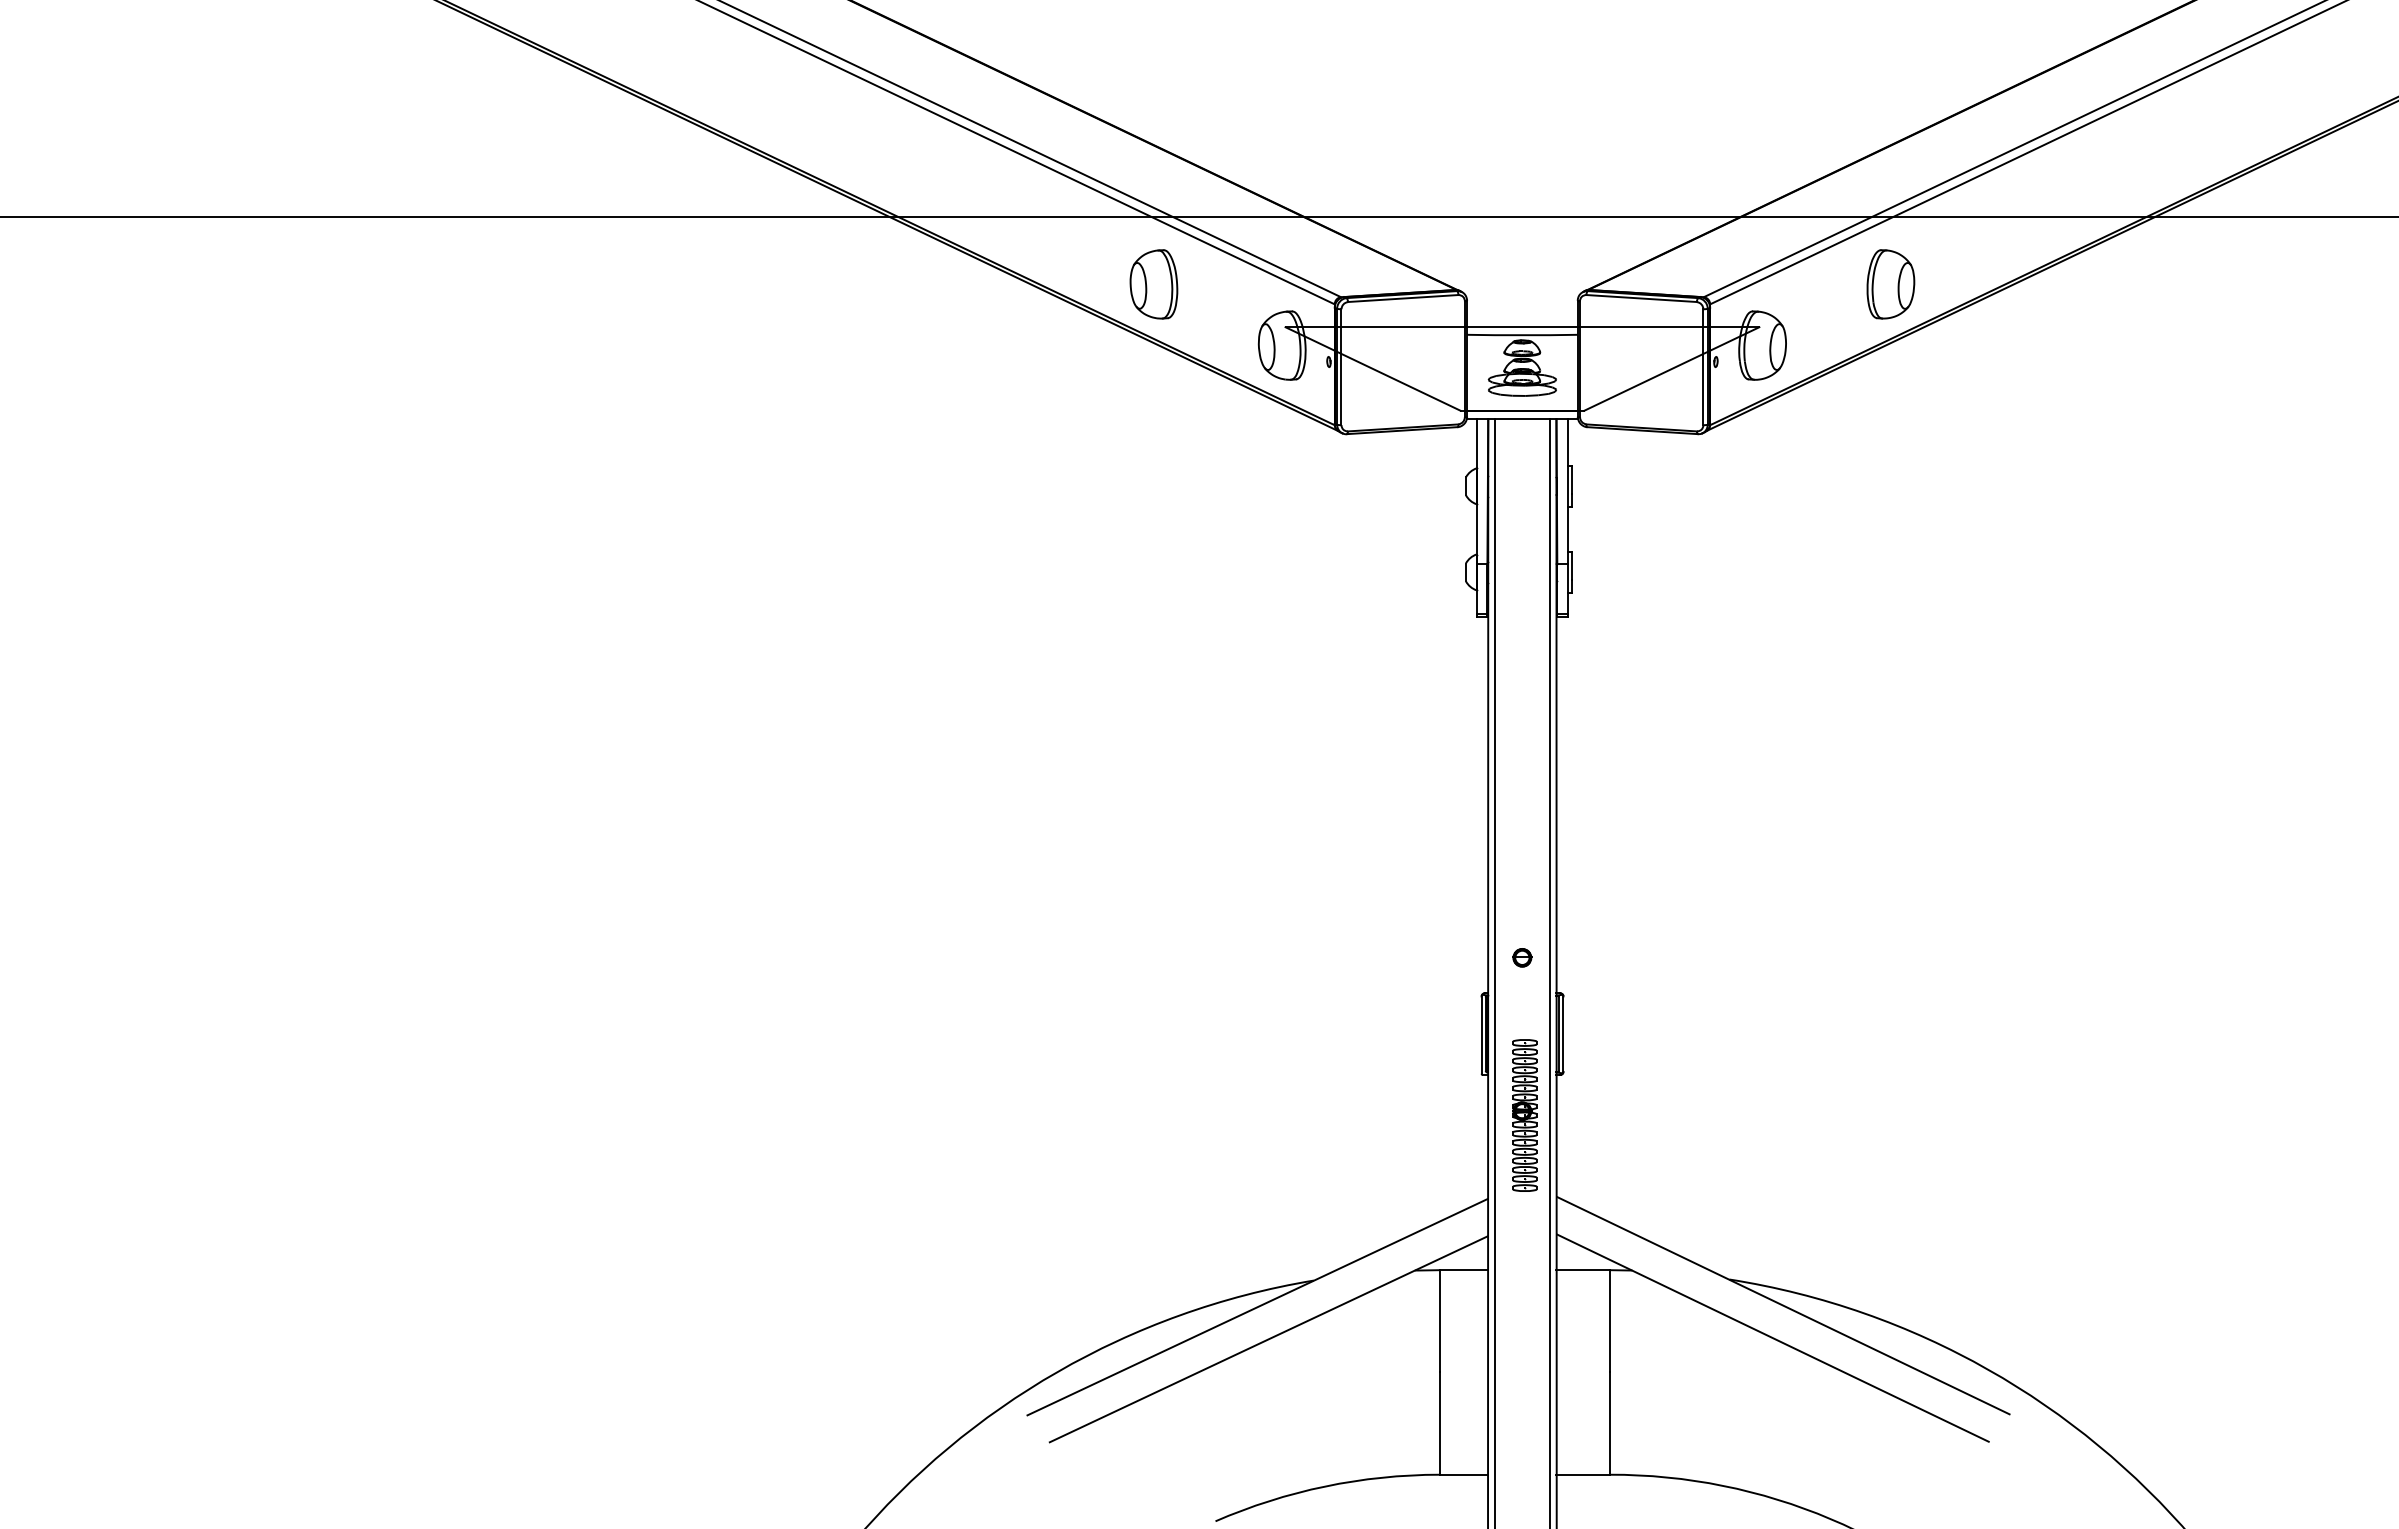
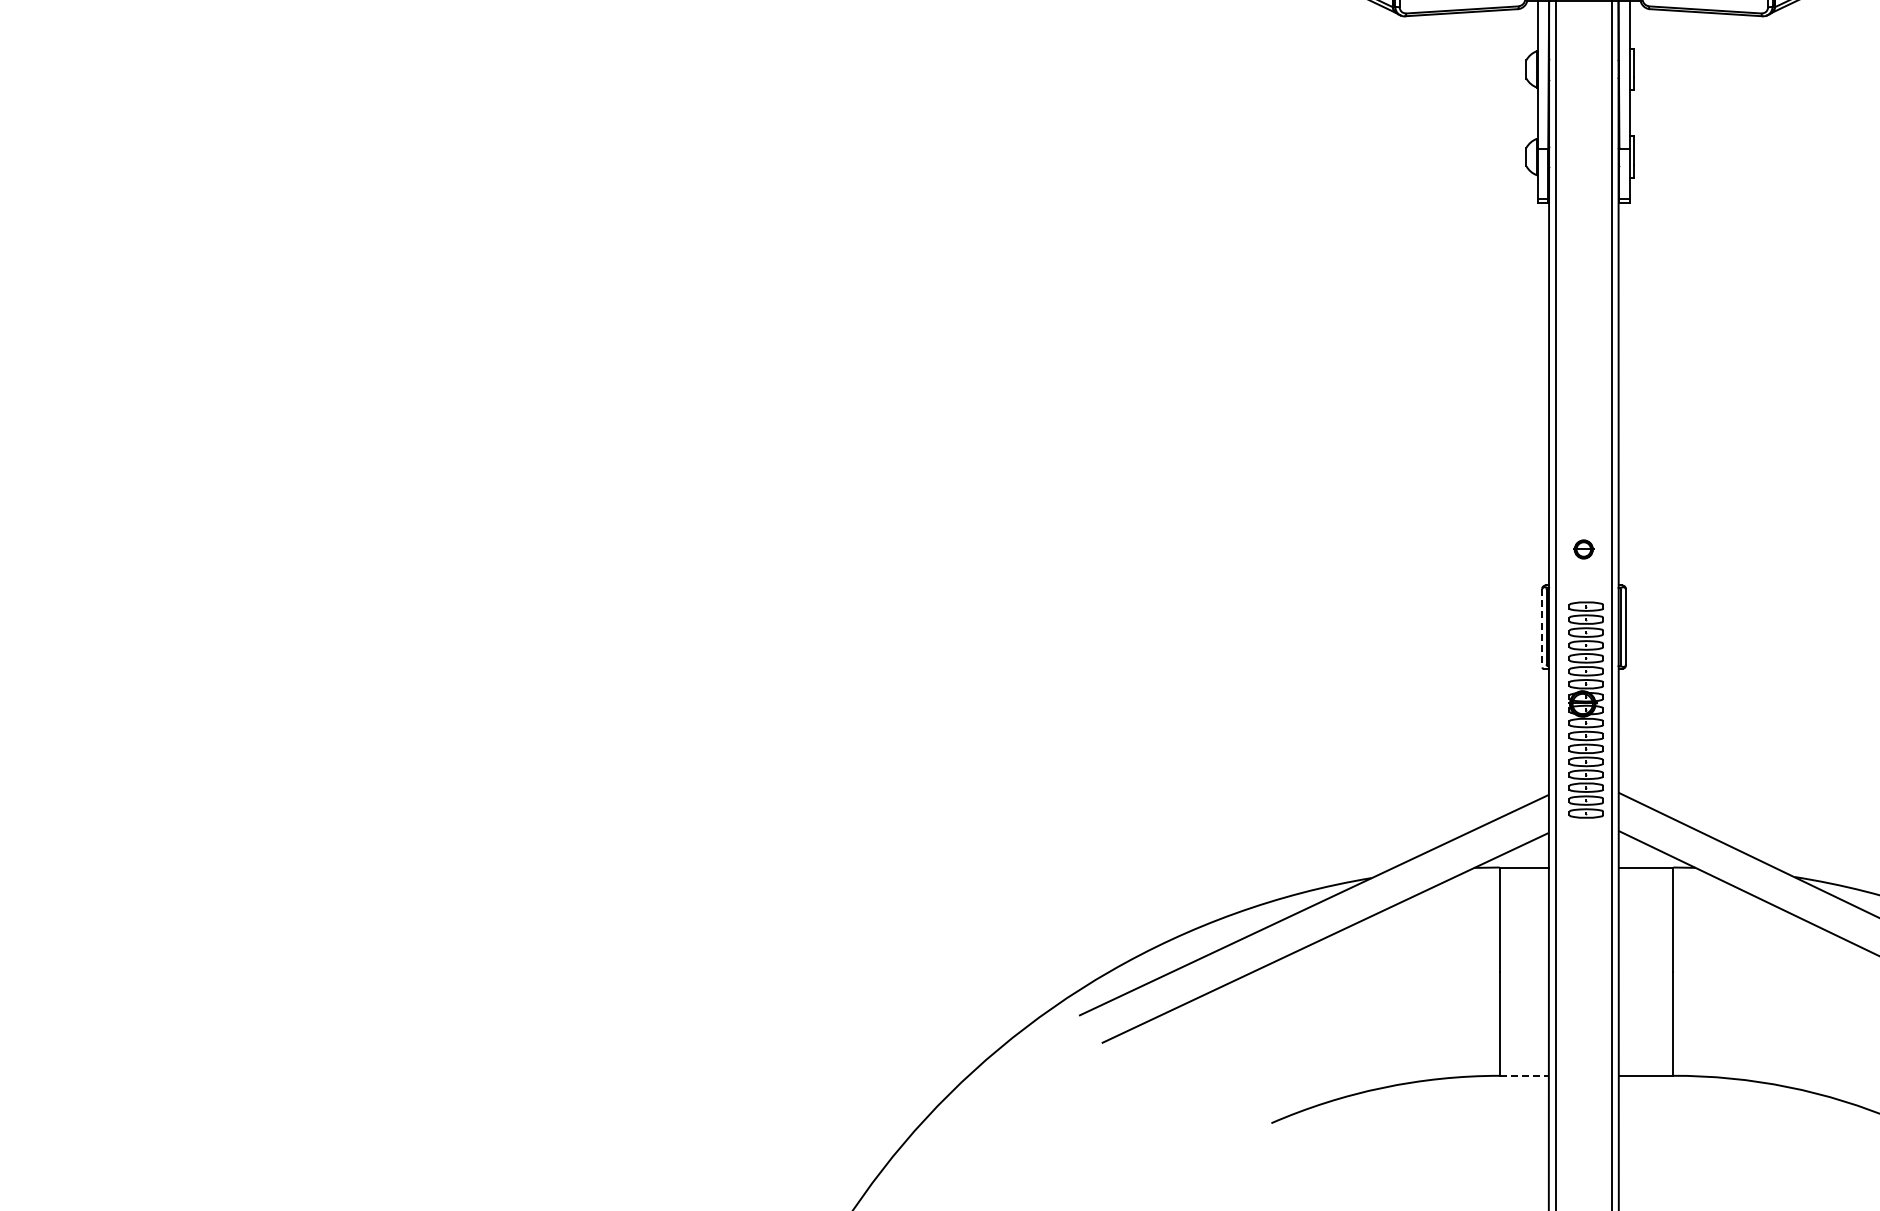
line: (1481, 1035) -> (1542, 628), solid -> dashed
part: (1524, 1115) -> (1585, 710), size x1.4
line: (1464, 1474) -> (1524, 1075), solid -> dashed

